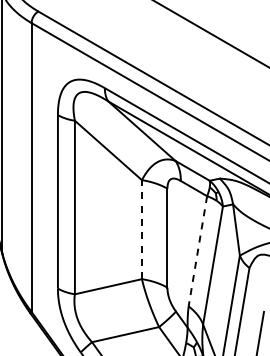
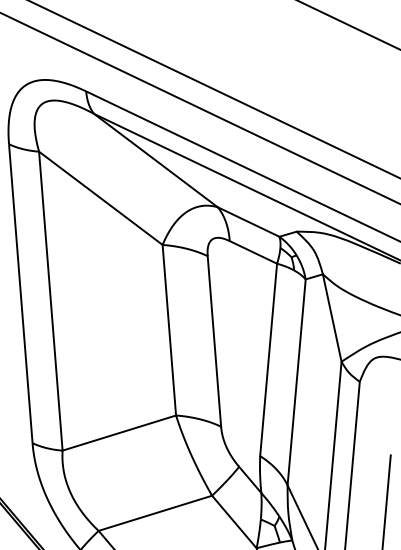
line: (141, 229) -> (168, 329), dashed -> solid
line: (197, 251) -> (267, 360), dashed -> solid

